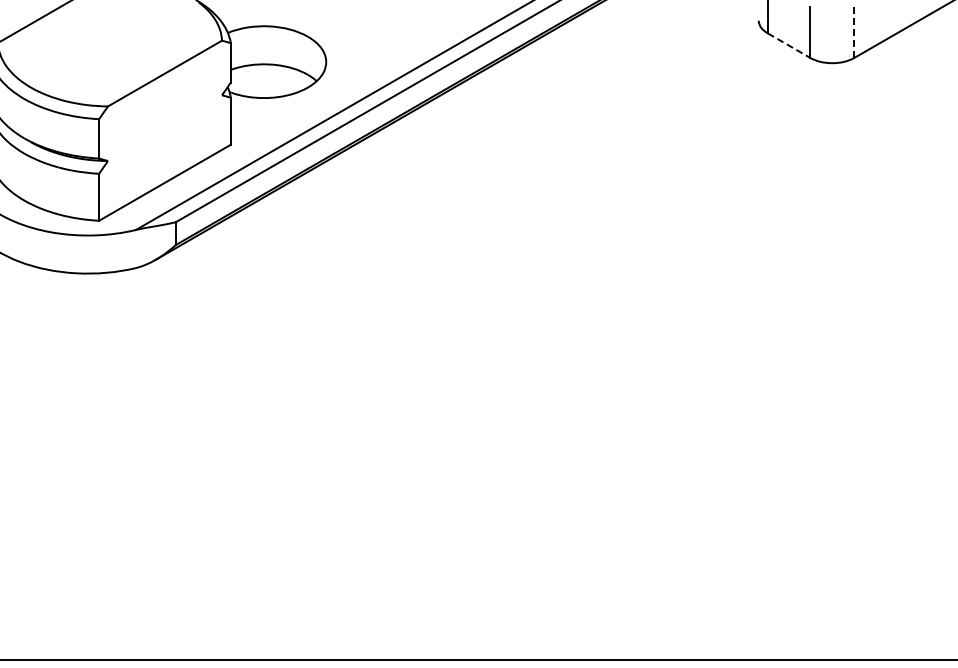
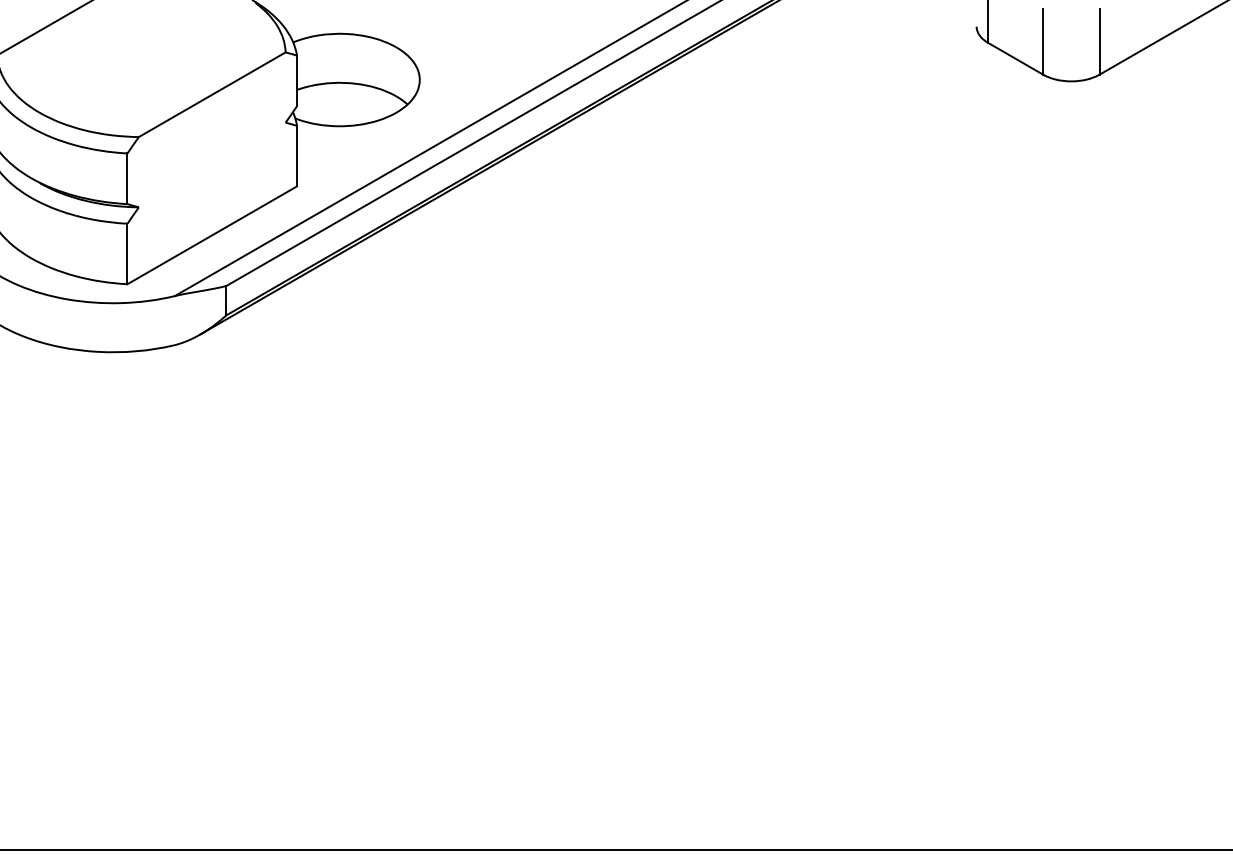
line: (854, 32) -> (1099, 41), dashed -> solid
line: (789, 45) -> (1016, 58), dashed -> solid

